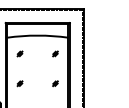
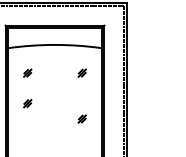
part: (19, 83) -> (26, 103), moved

